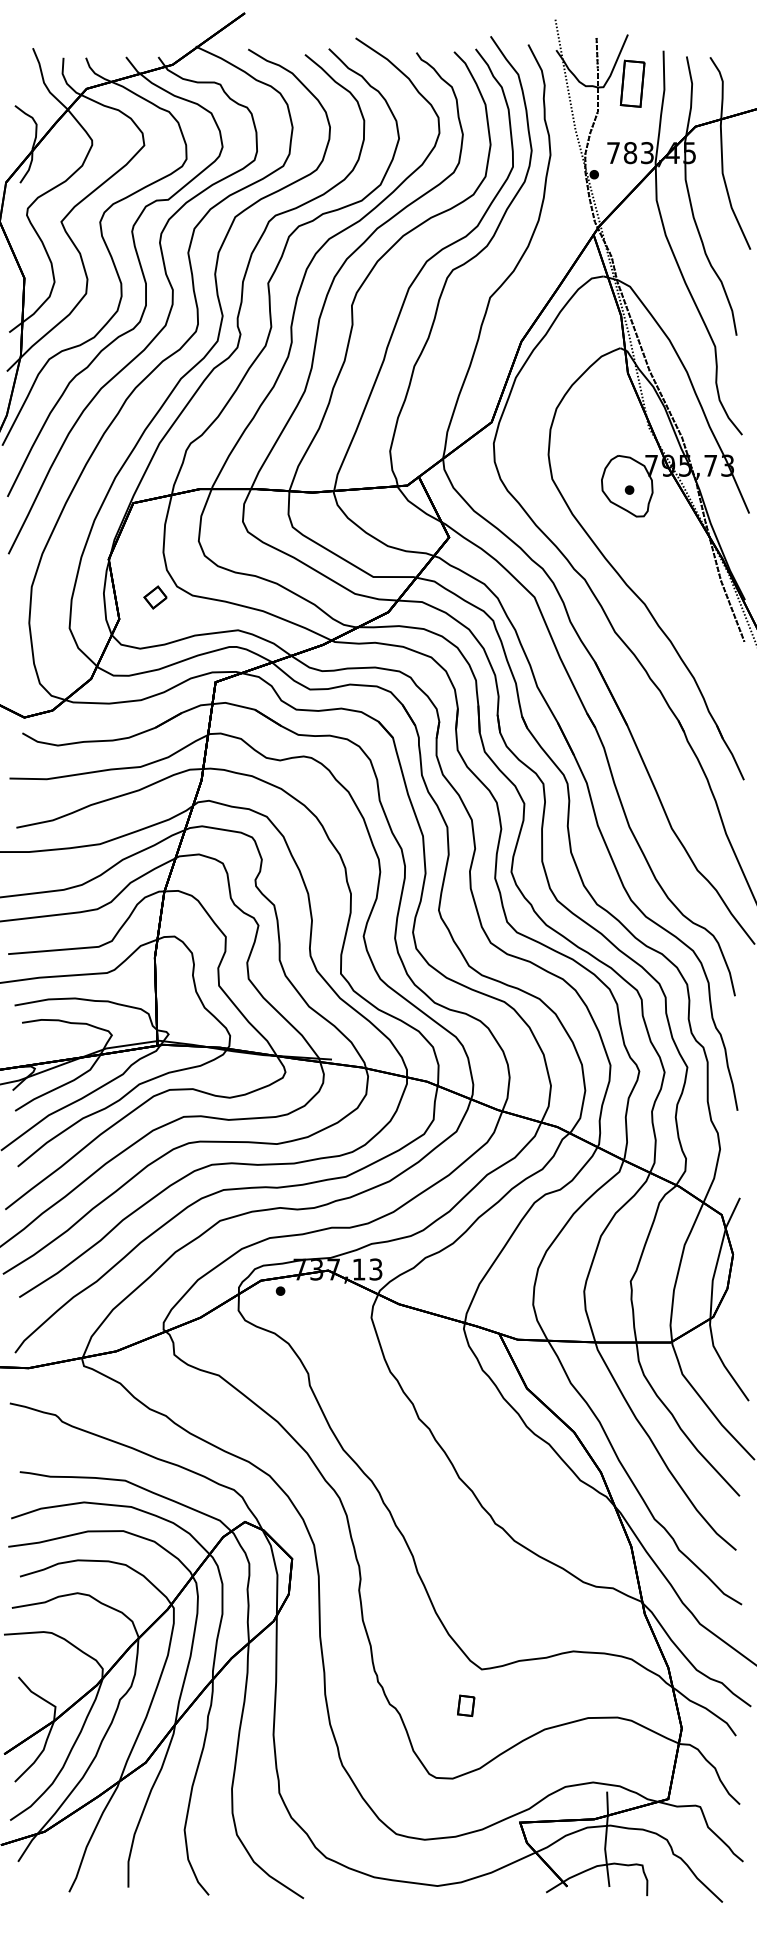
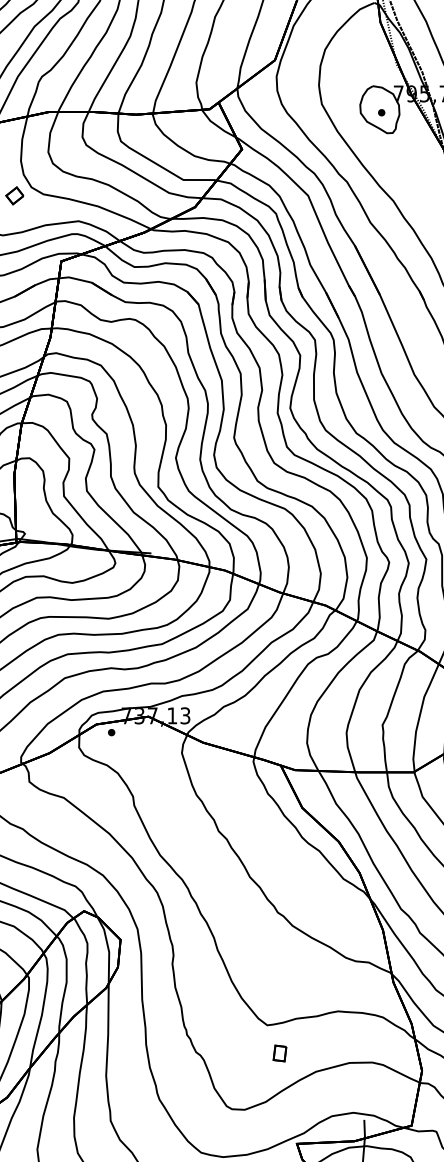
part: (466, 1705) -> (280, 1053), moved

